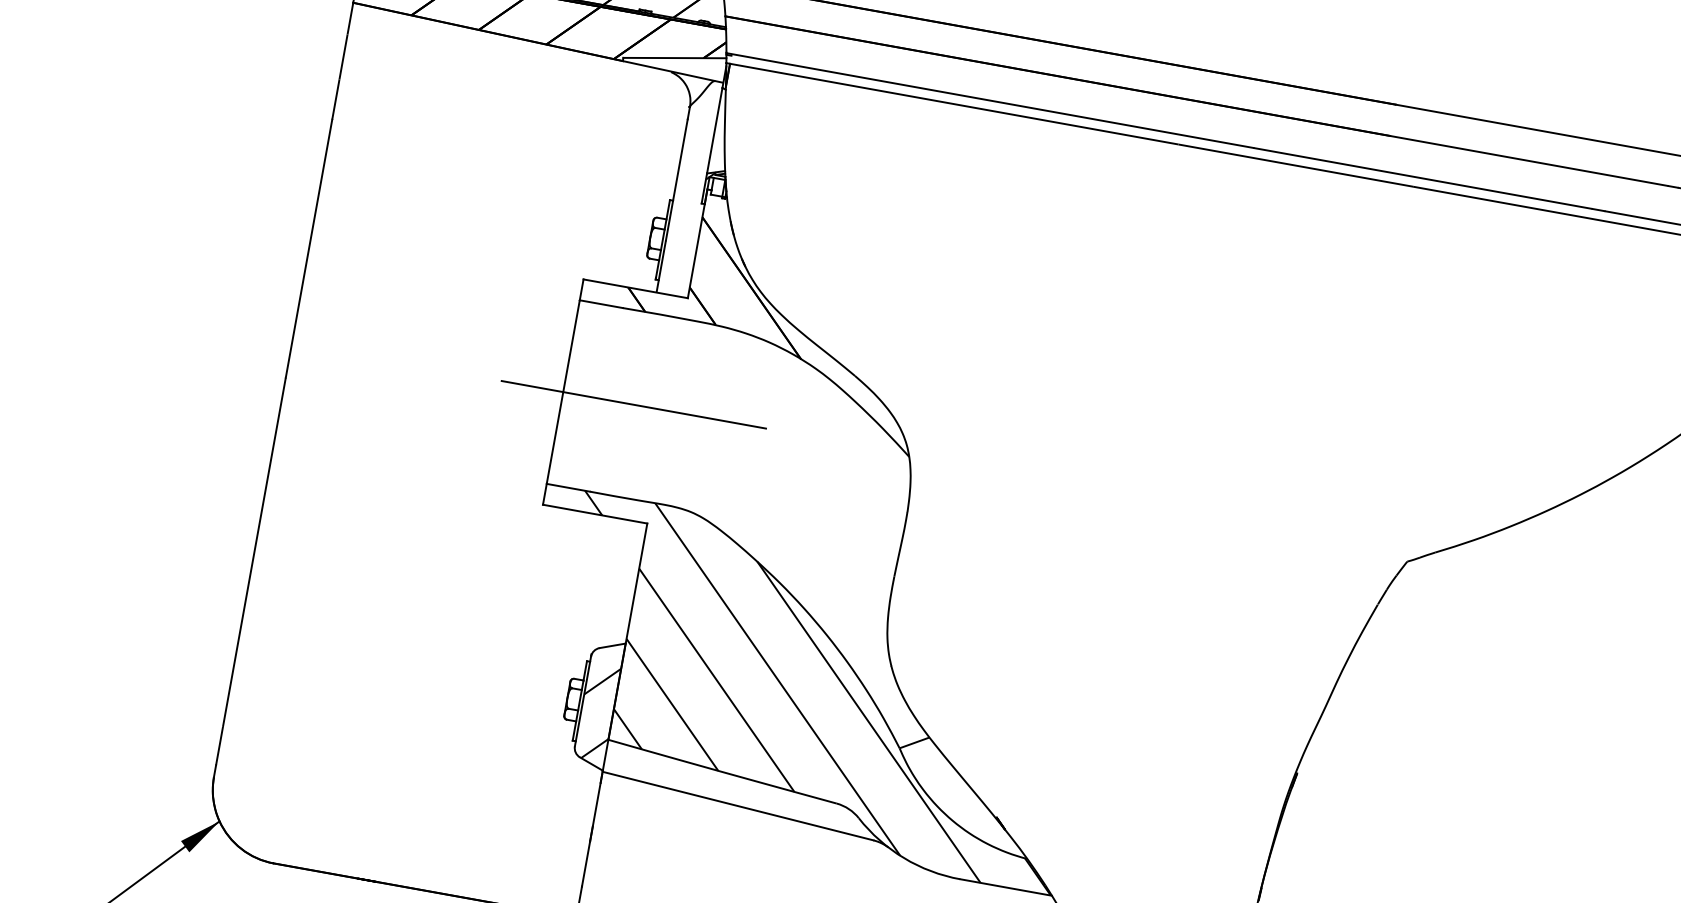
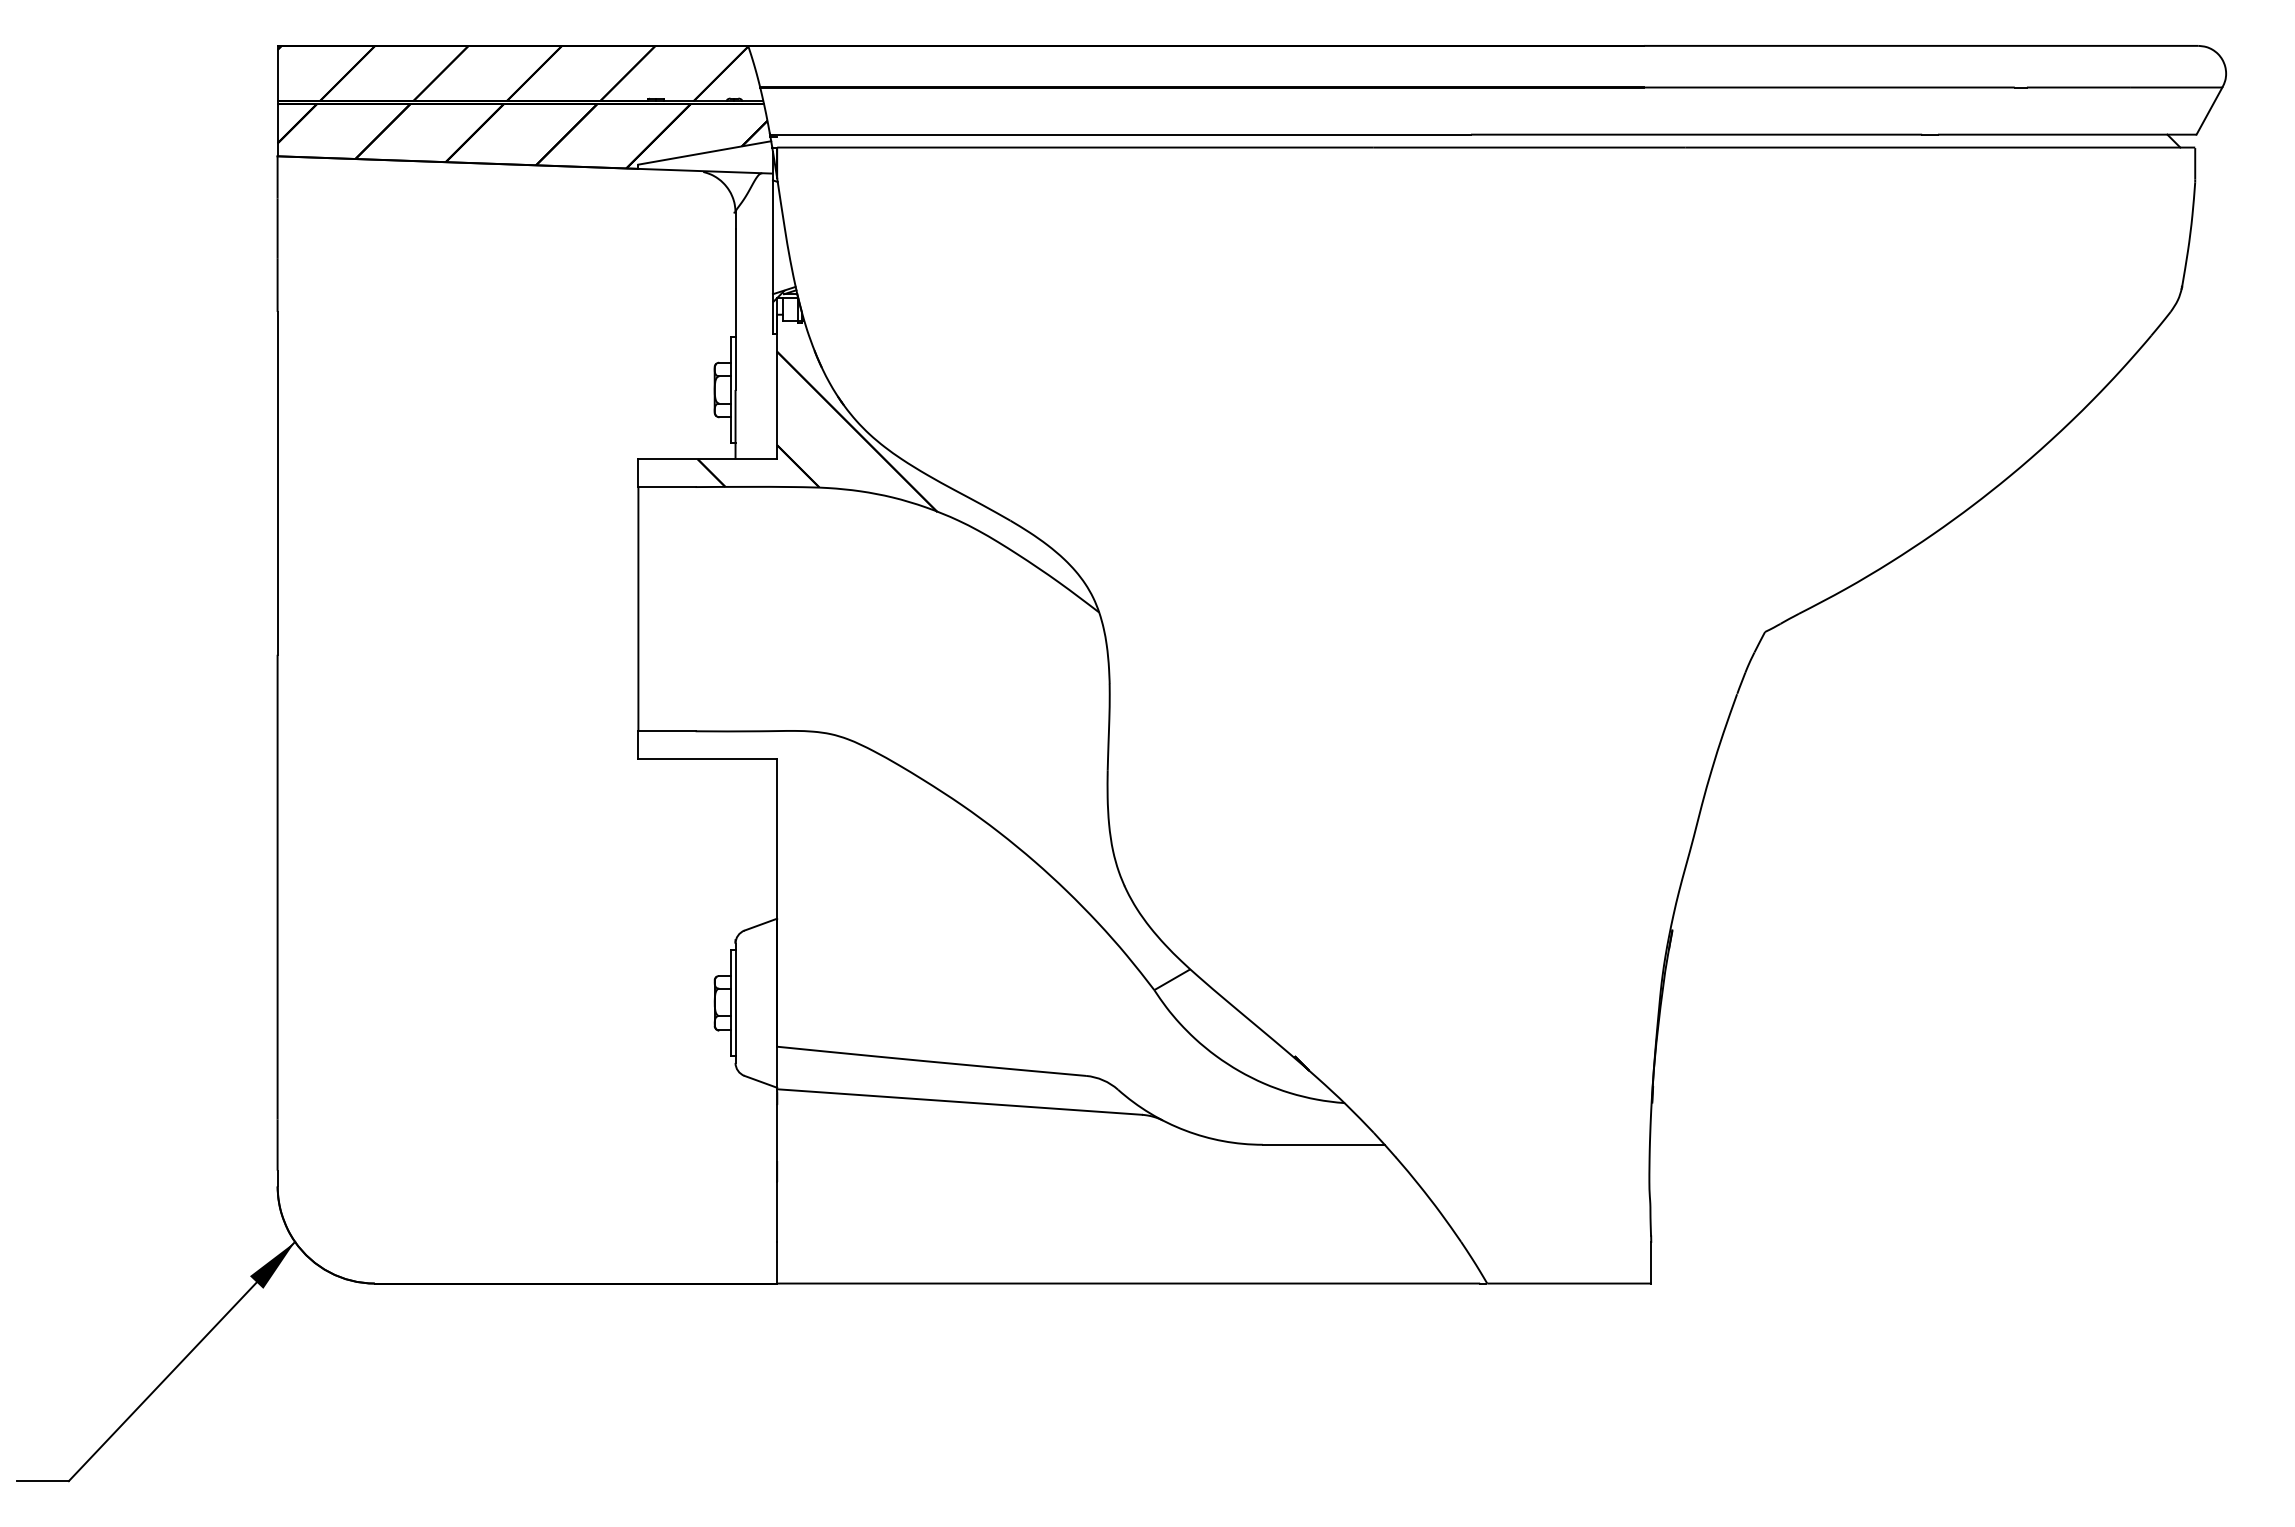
line: (633, 405) -> (732, 609), removed
hatch: (818, 692) -> (1036, 937), removed
hatch: (597, 712) -> (756, 1014), removed

